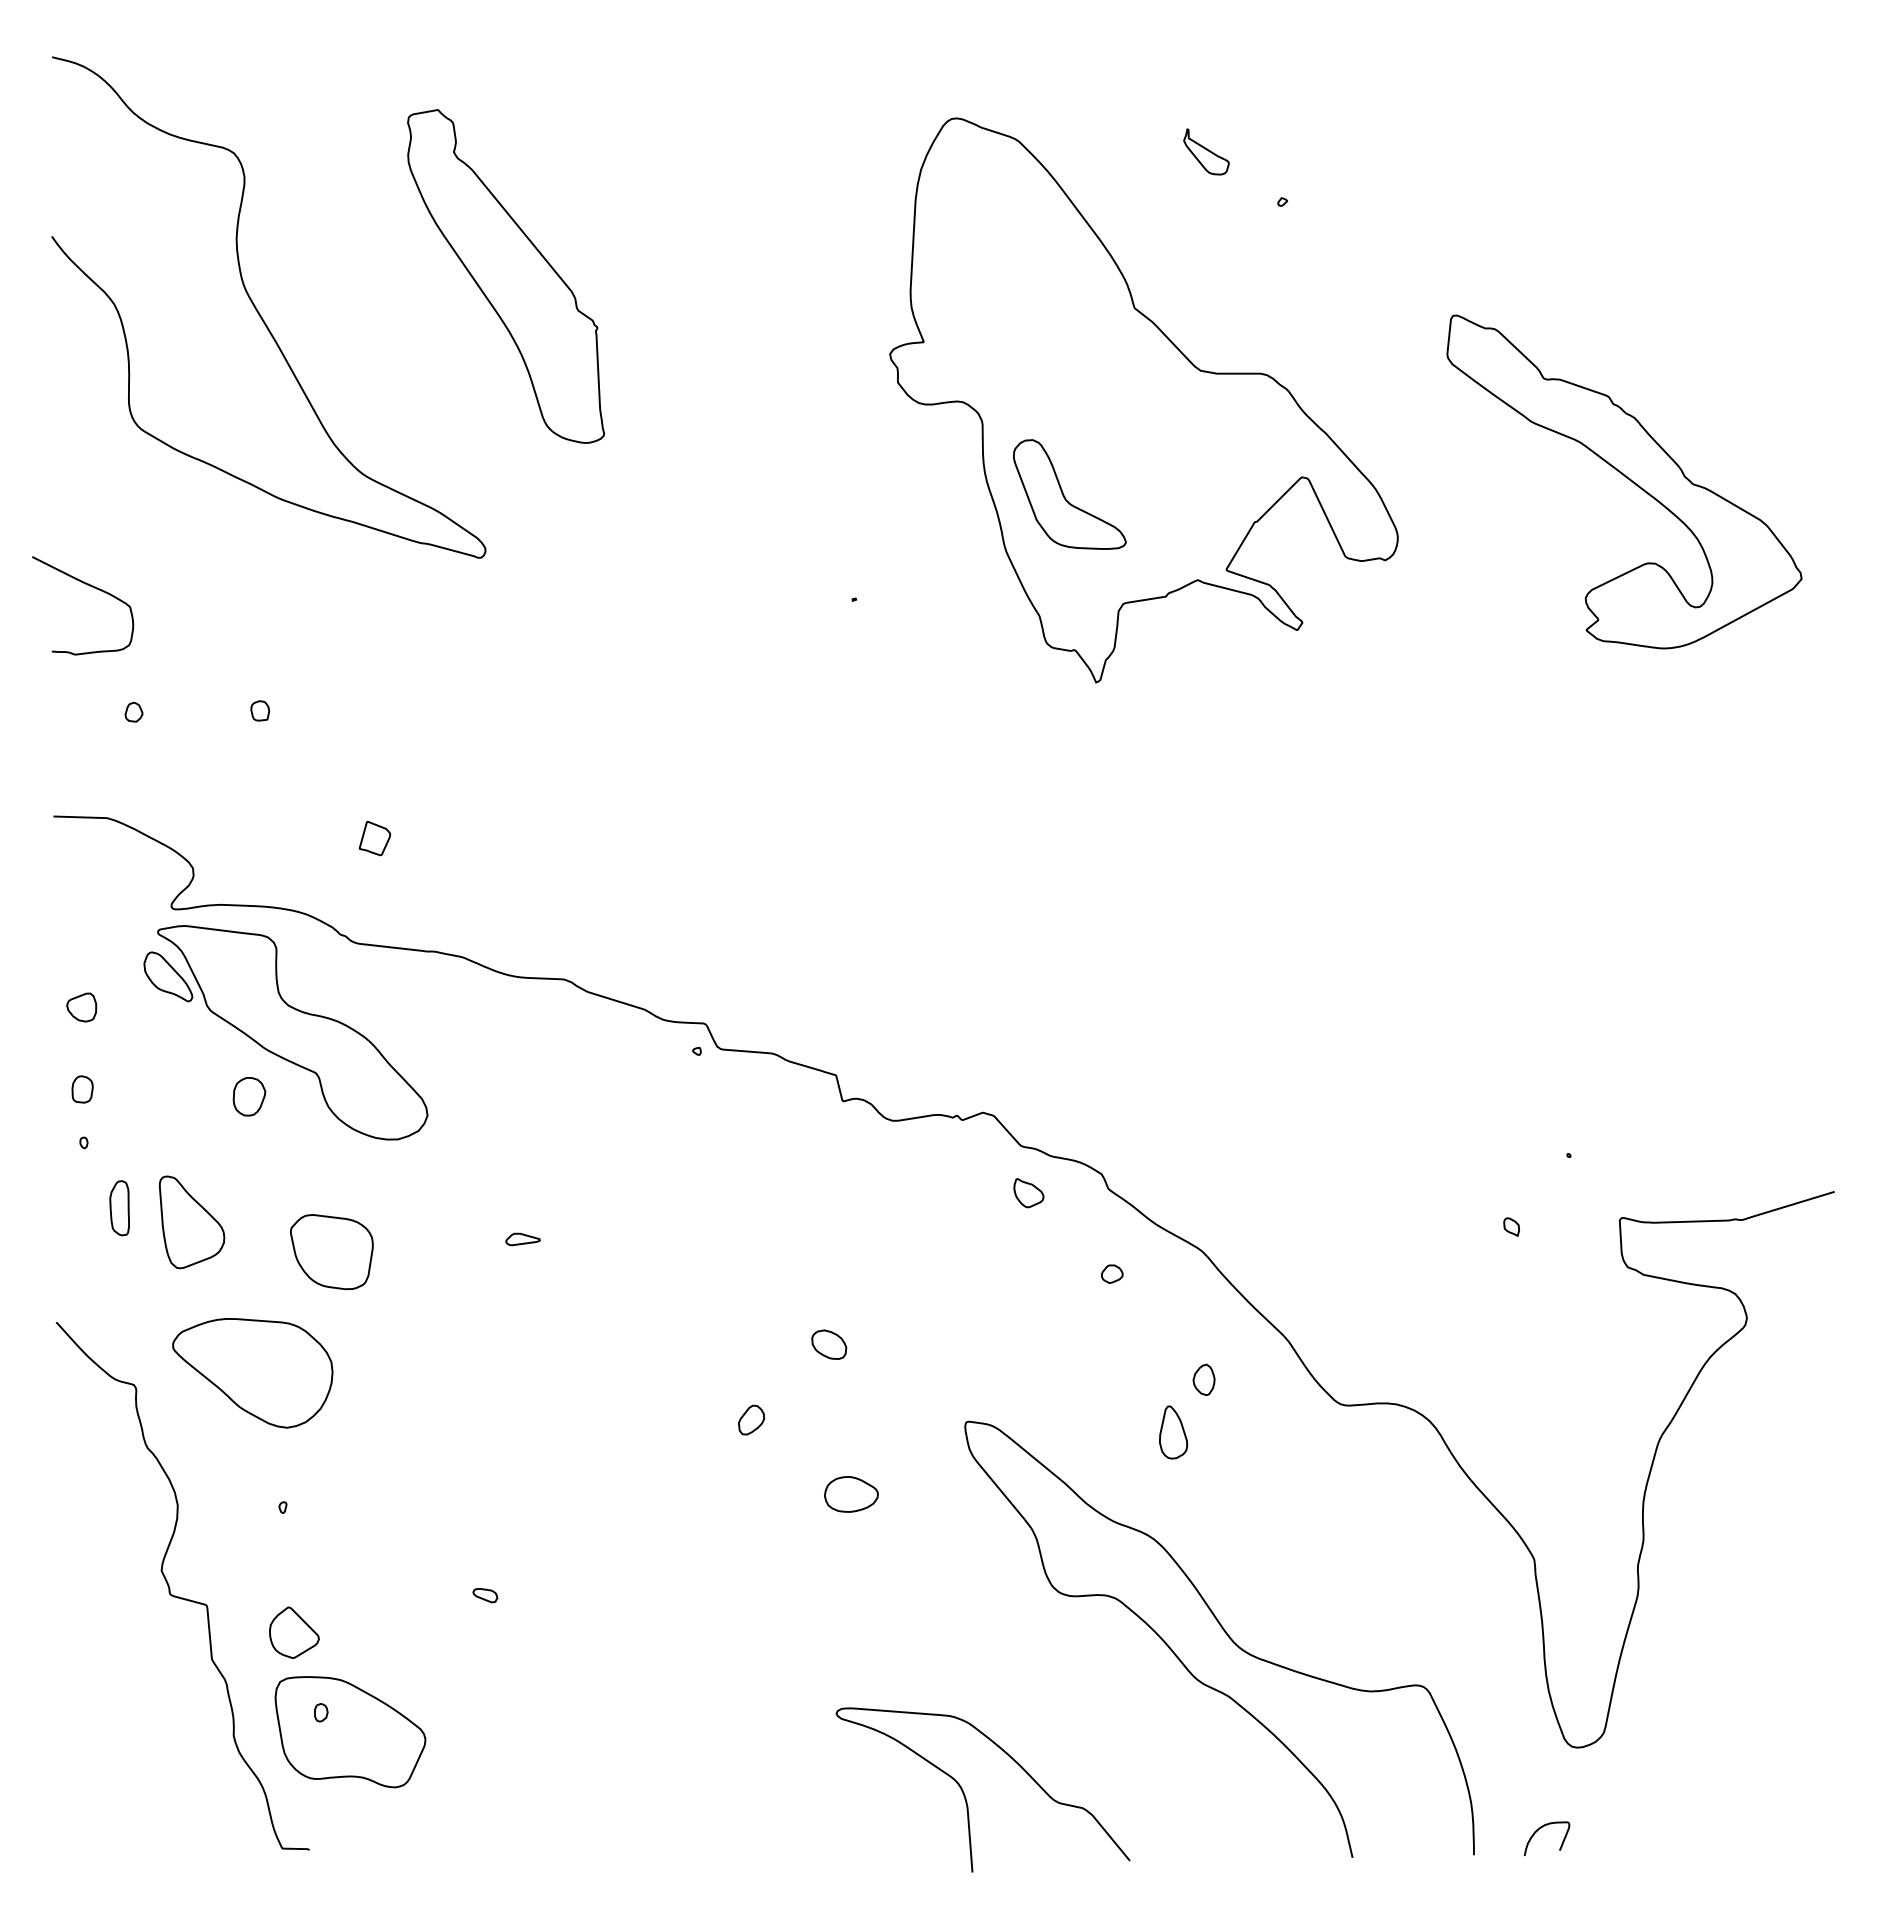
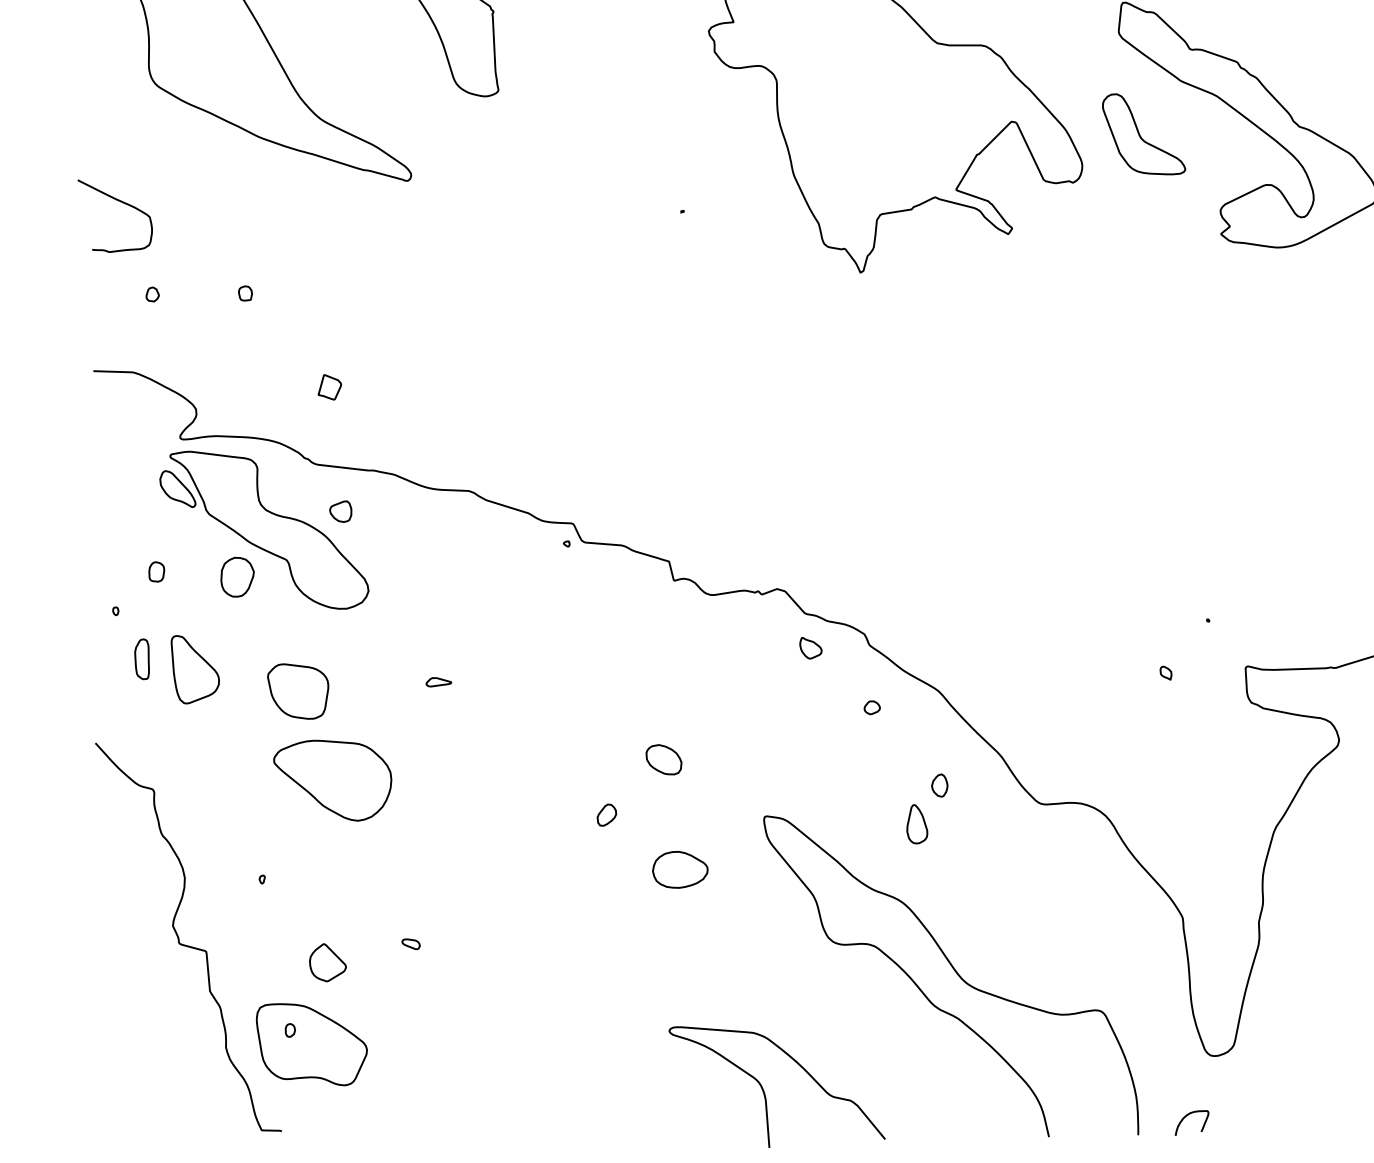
part: (1069, 494) -> (1143, 134), moved
part: (81, 1007) -> (340, 511), moved
part: (82, 1089) -> (156, 571), moved
part: (249, 1096) -> (237, 577), size x1.4
part: (829, 1344) -> (664, 759), size x1.4
part: (252, 1373) -> (332, 780), moved
part: (851, 1494) -> (680, 869), size x1.4
part: (294, 1632) -> (328, 962), moved

